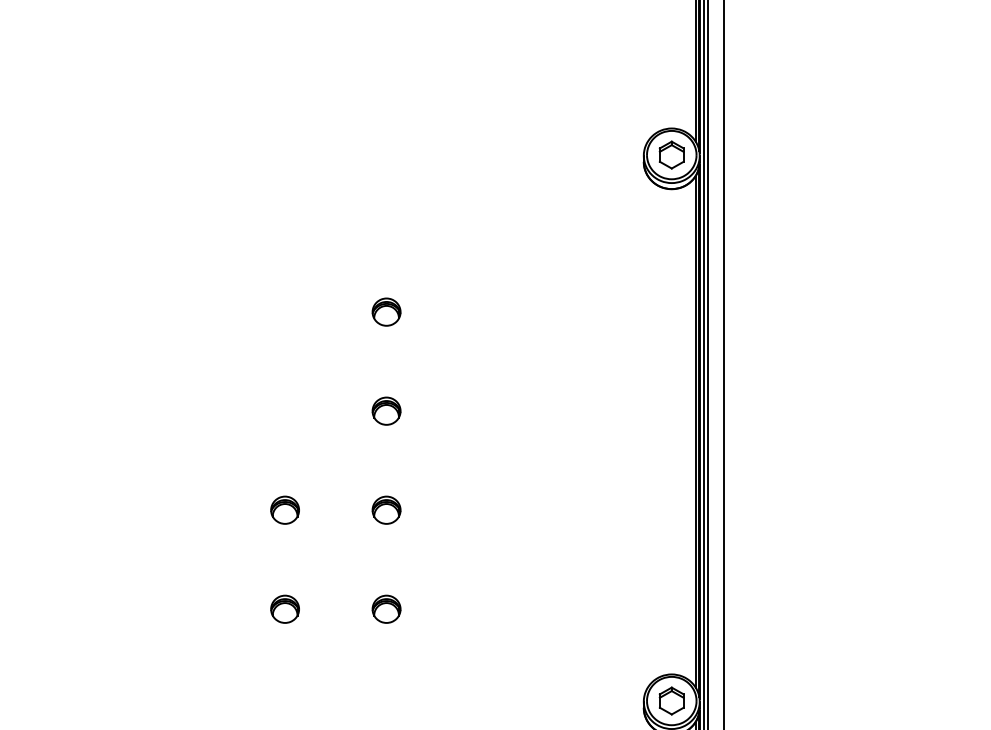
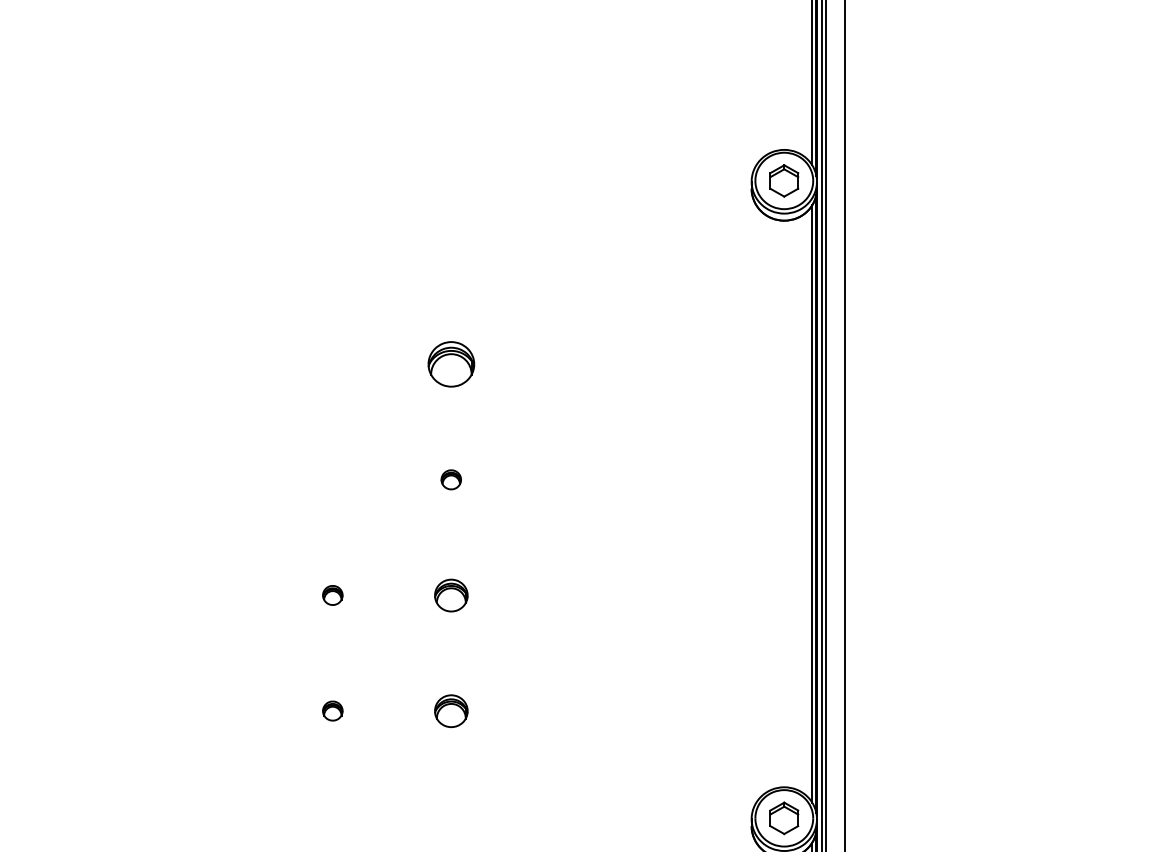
part: (386, 311) -> (451, 363), size x1.4
part: (386, 410) -> (451, 479), size x0.6
part: (284, 509) -> (332, 594), size x0.6
part: (284, 608) -> (332, 710), size x0.6

